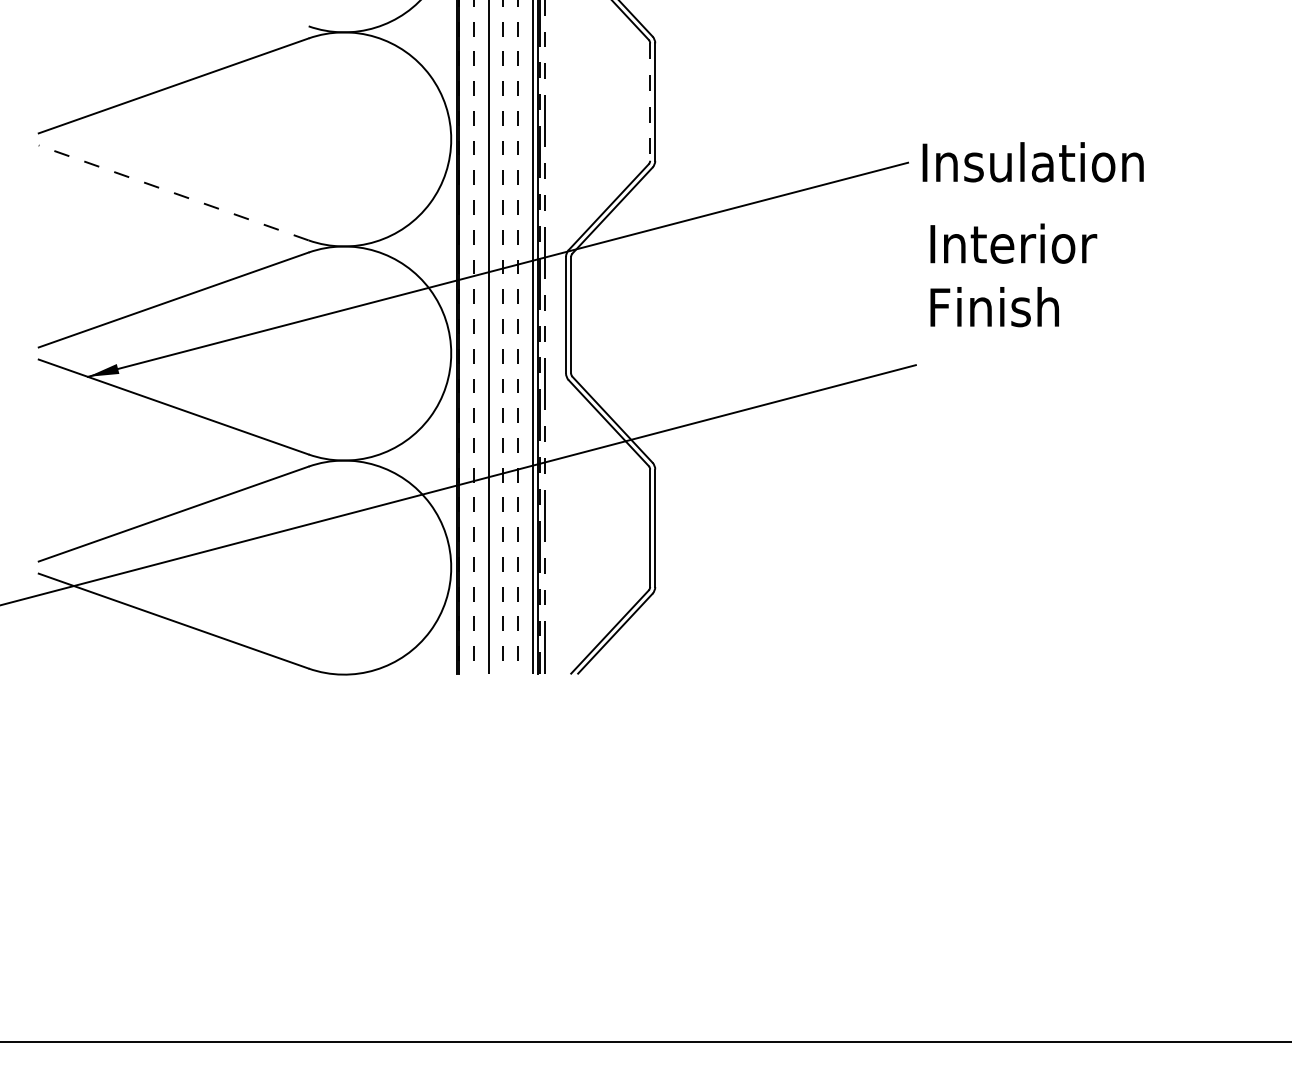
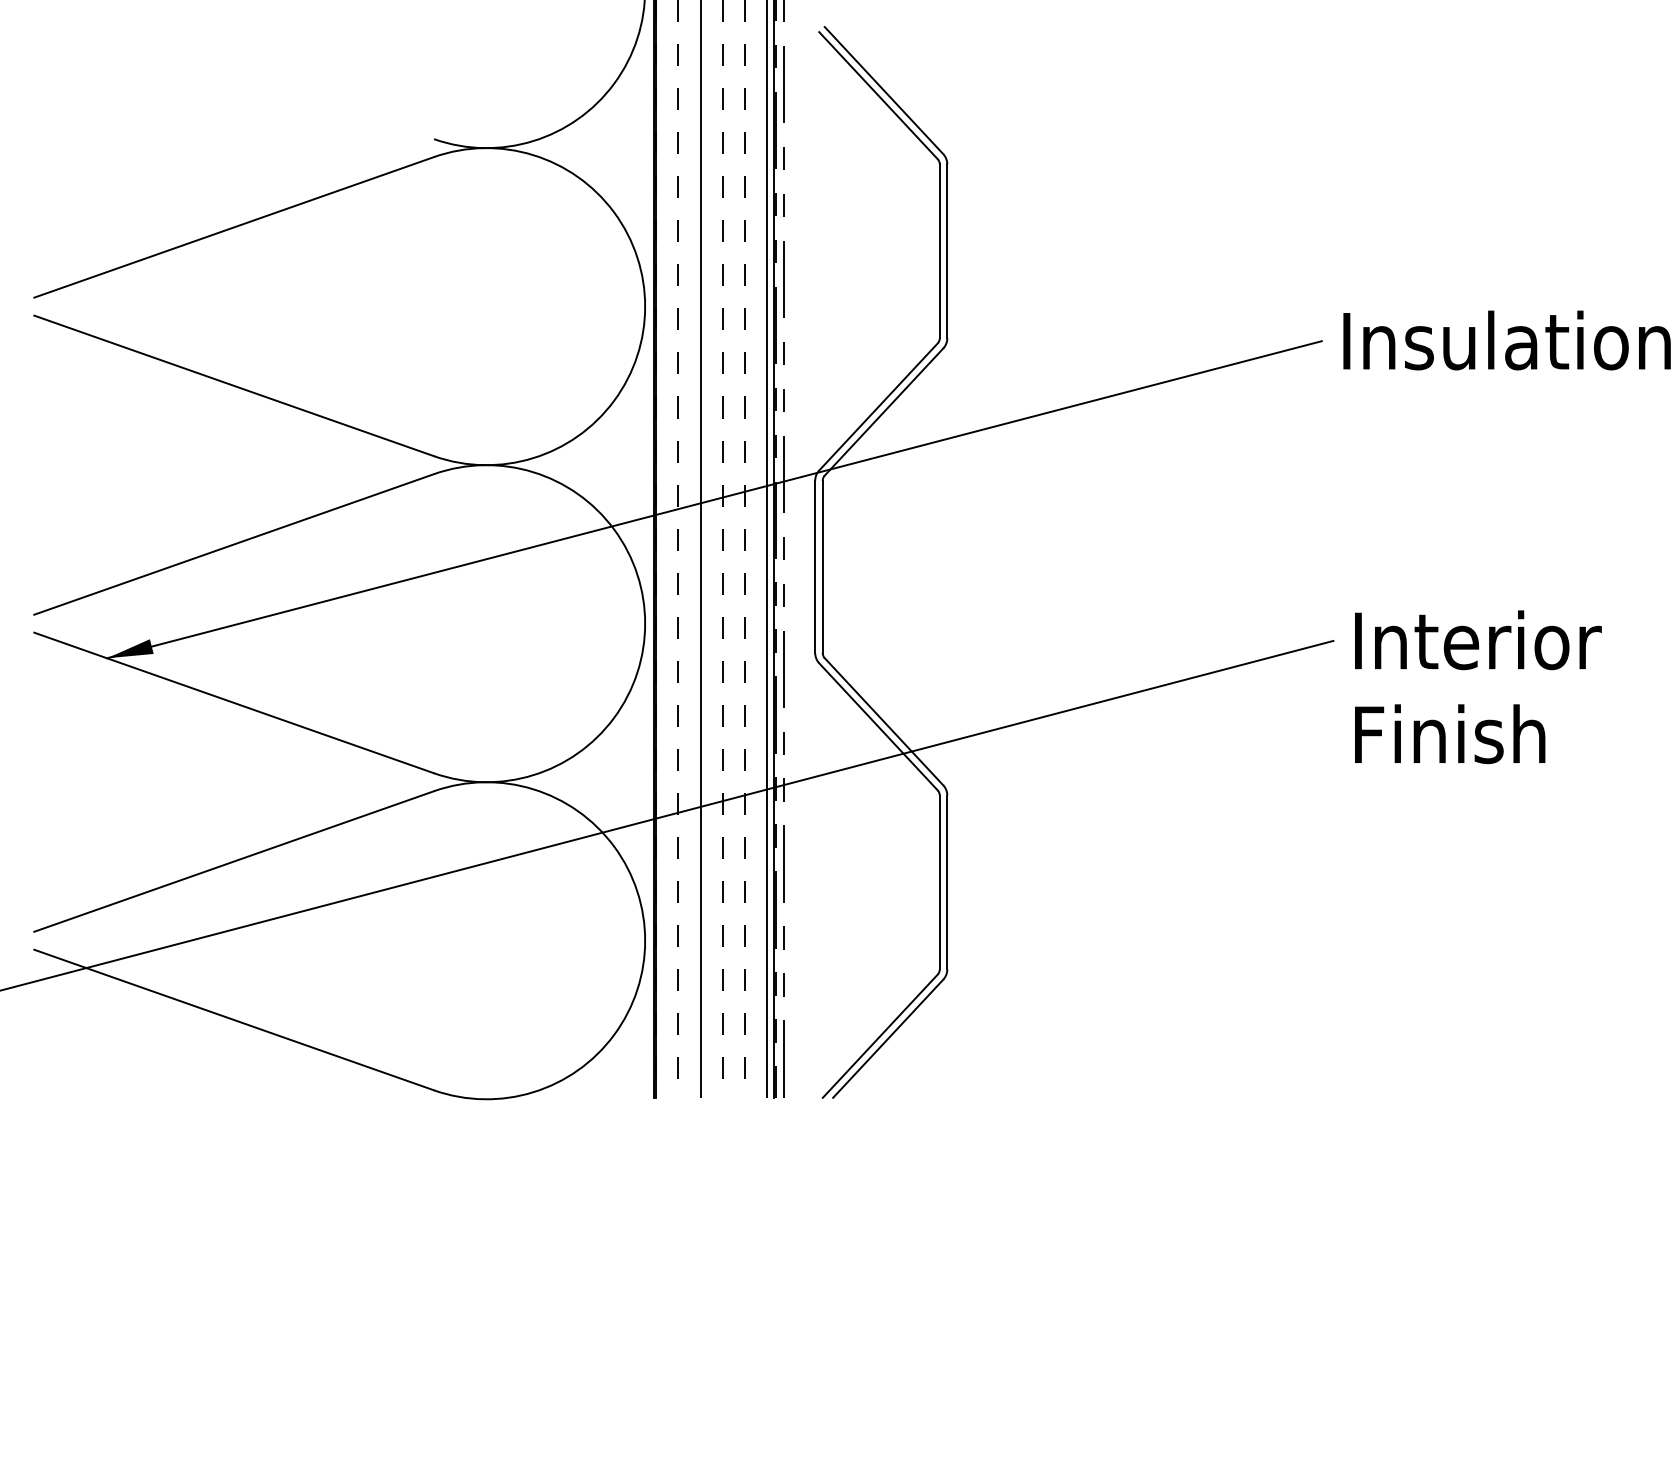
line: (650, 102) -> (940, 251), dashed -> solid
line: (173, 192) -> (233, 385), dashed -> solid
text: (1013, 275) -> (1477, 687), moved

